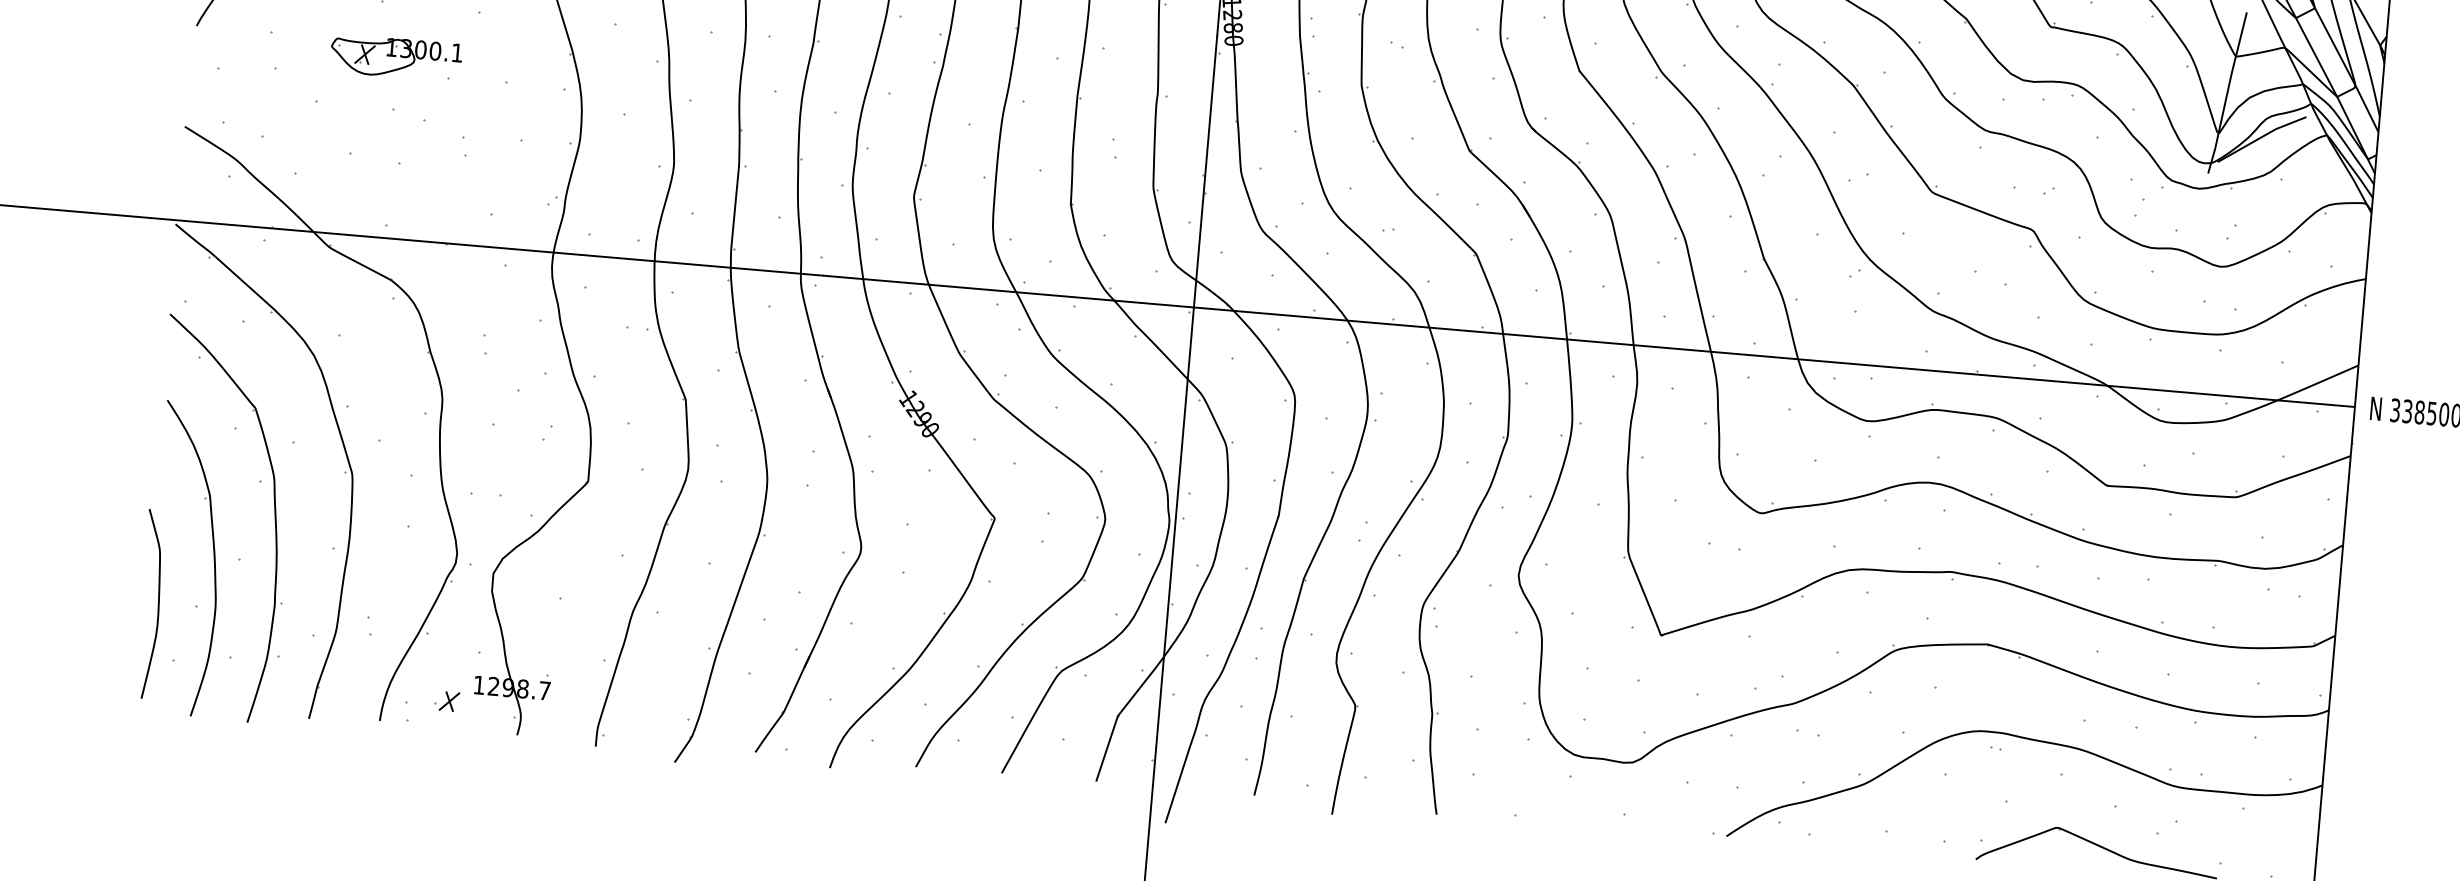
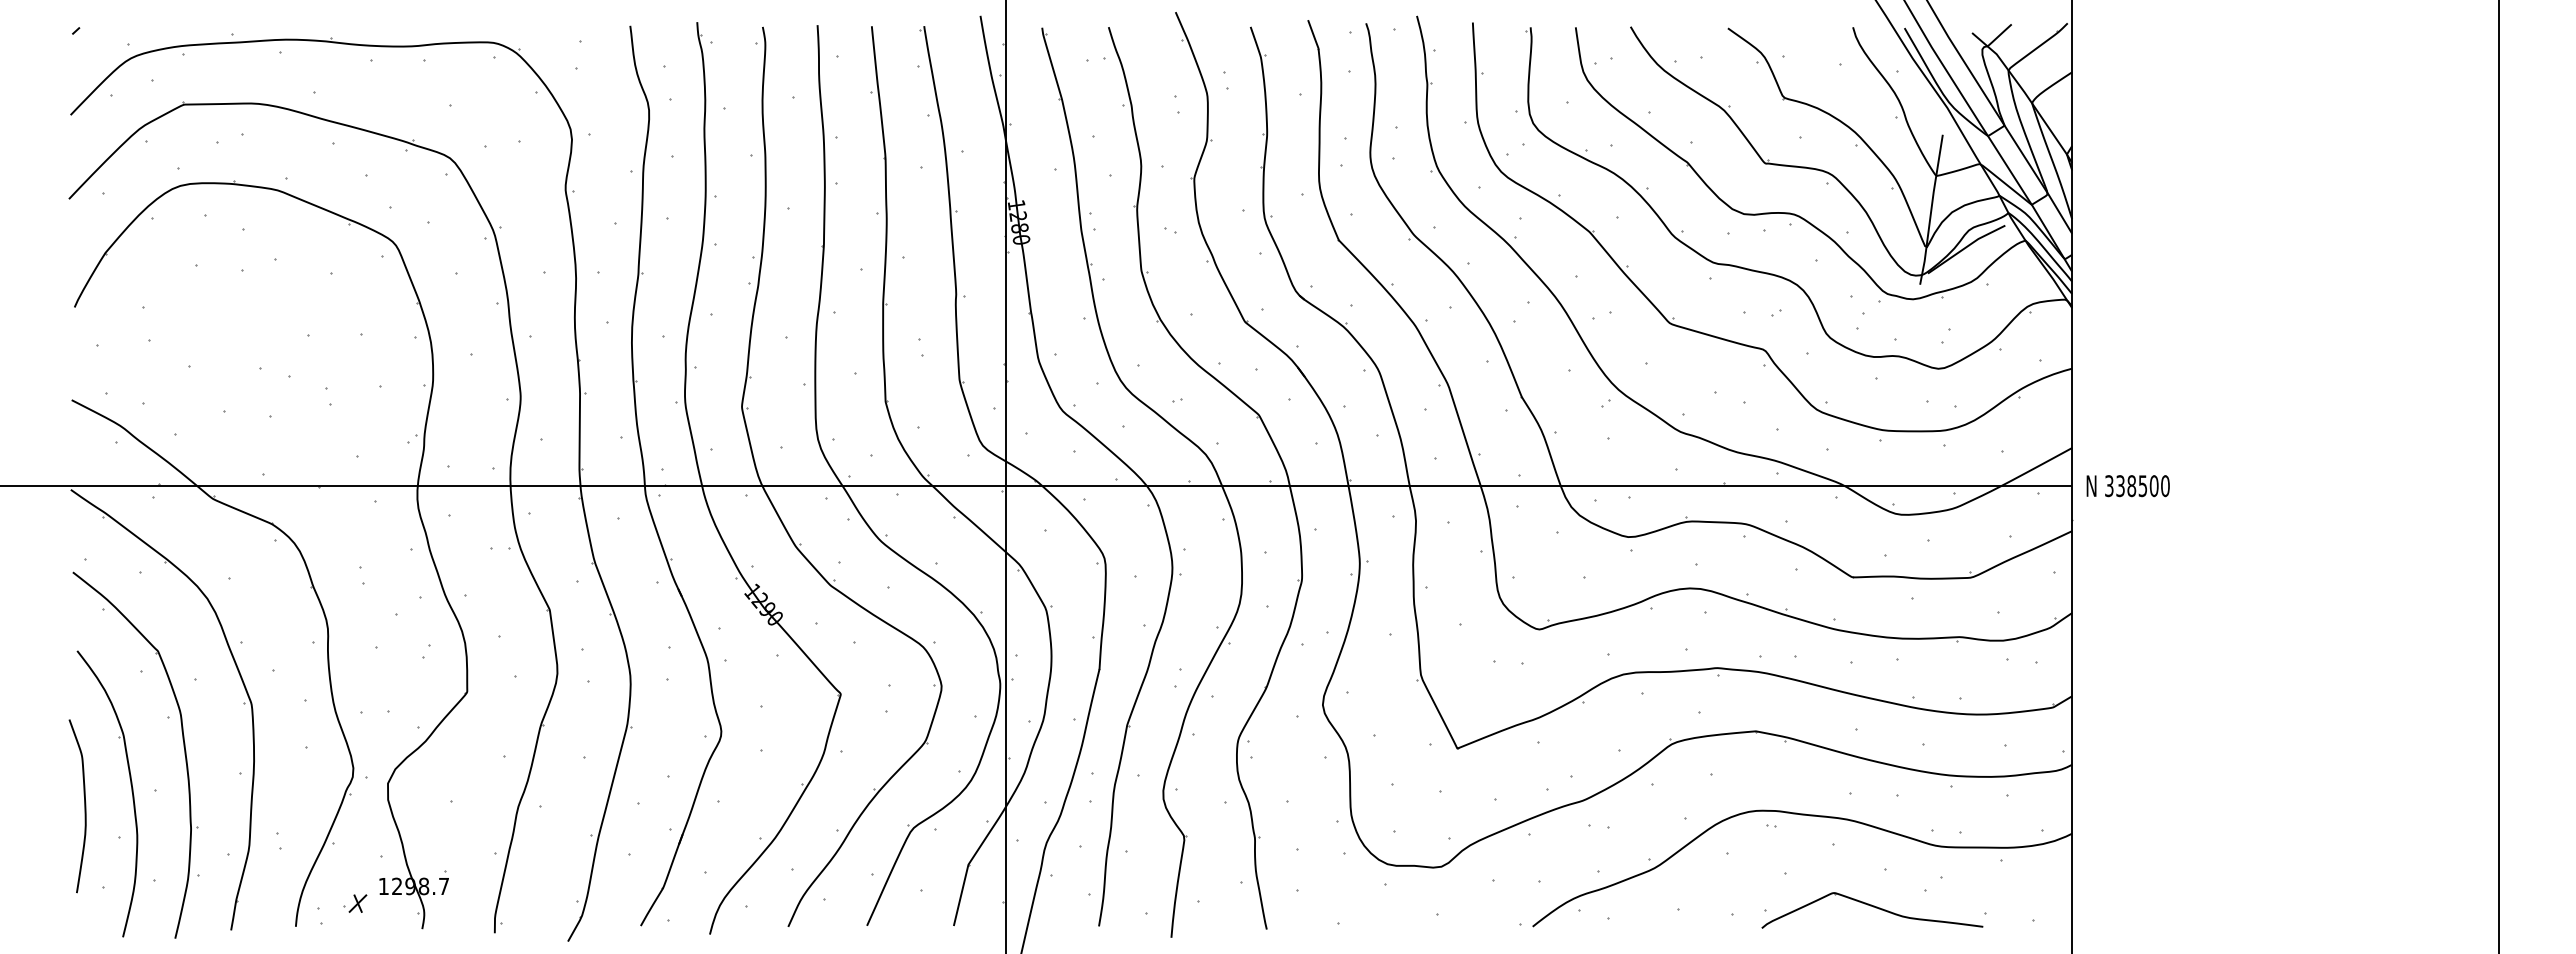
part: (395, 58) -> (258, 321), removed
curve: (157, 605) -> (84, 806), moved

